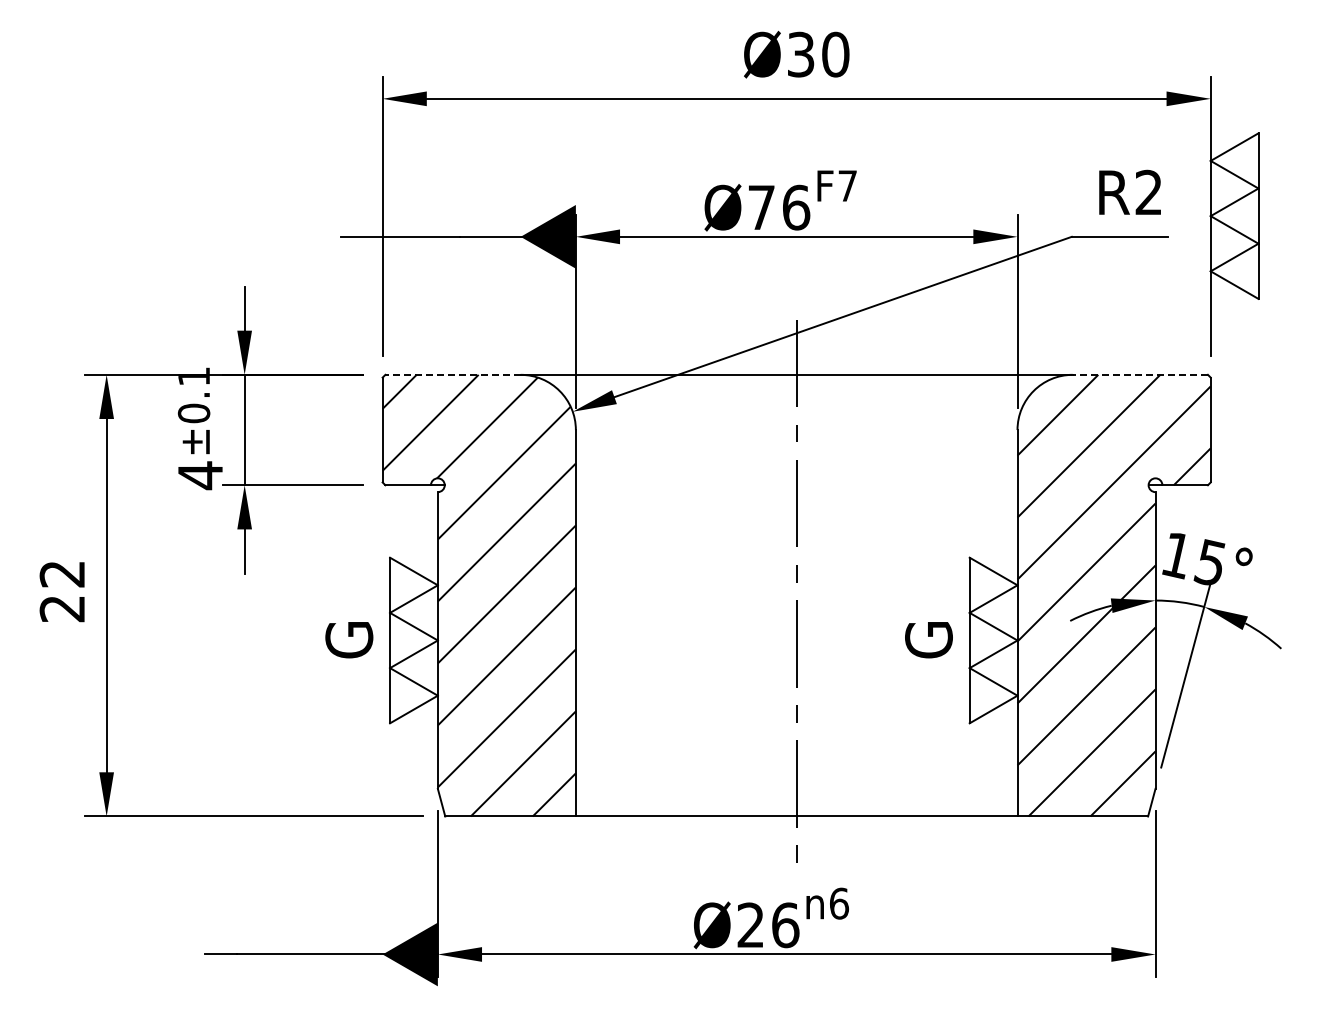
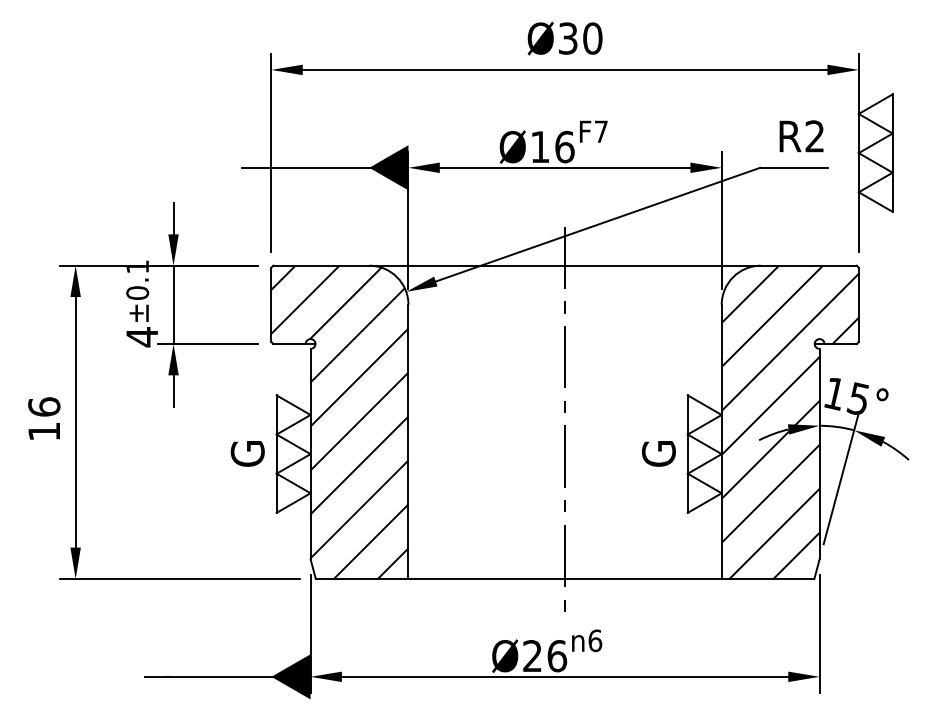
text: (761, 207) -> (540, 147), Ø76 -> Ø16
line: (453, 374) -> (321, 265), dashed -> solid
line: (1140, 374) -> (808, 265), dashed -> solid
text: (62, 591) -> (44, 419), 22 -> 16

